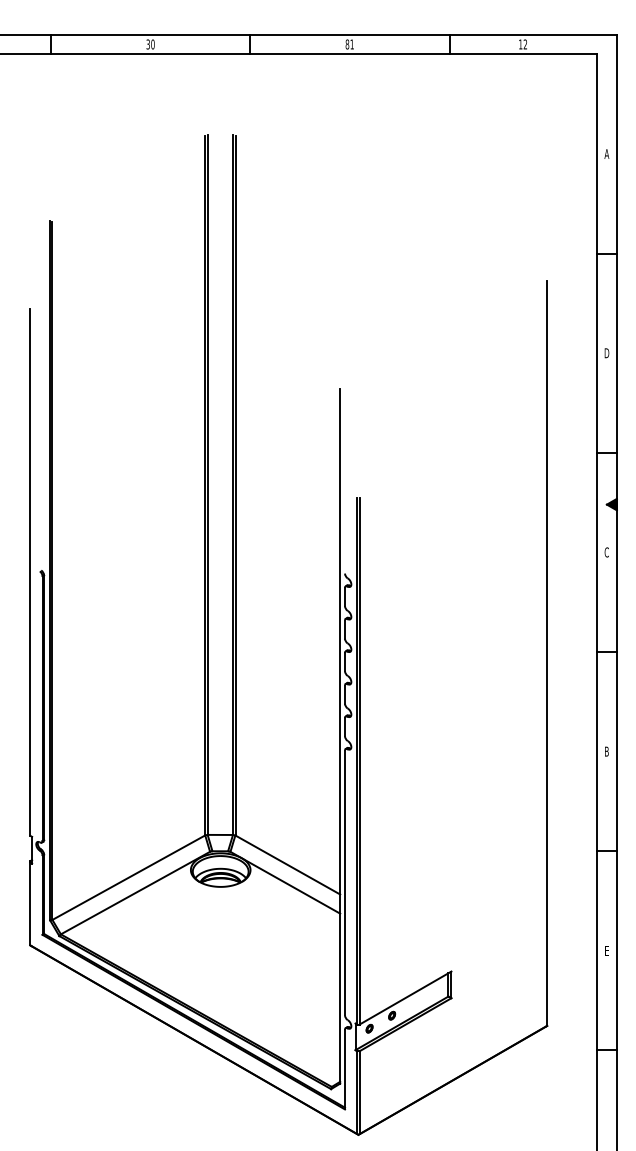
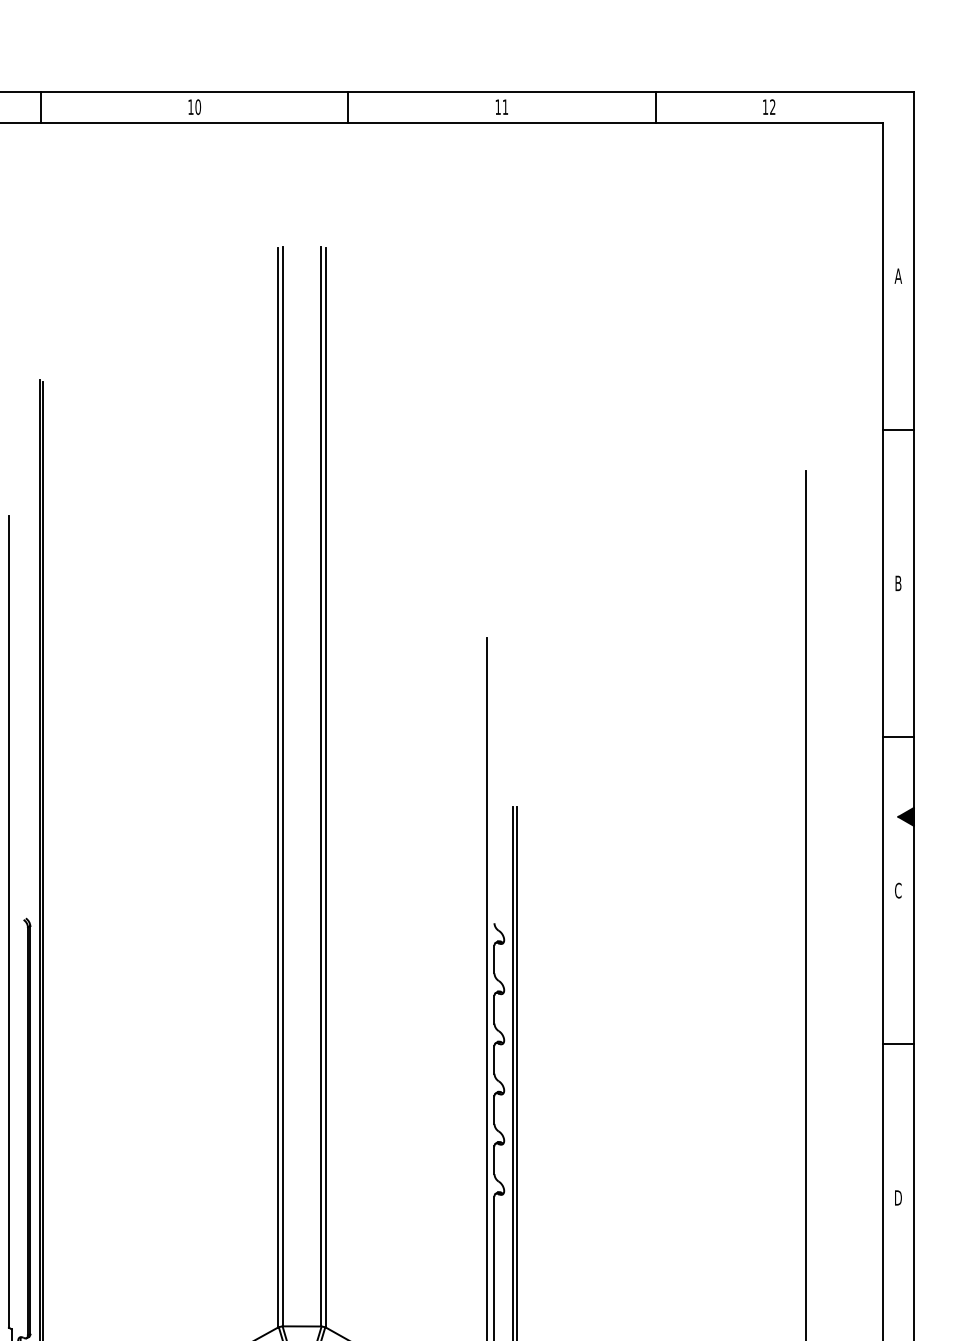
text: (147, 44) -> (189, 107), 30 -> 10
text: (347, 44) -> (498, 107), 81 -> 11
text: (606, 353) -> (897, 583), D -> B
text: (606, 751) -> (897, 1197), B -> D

